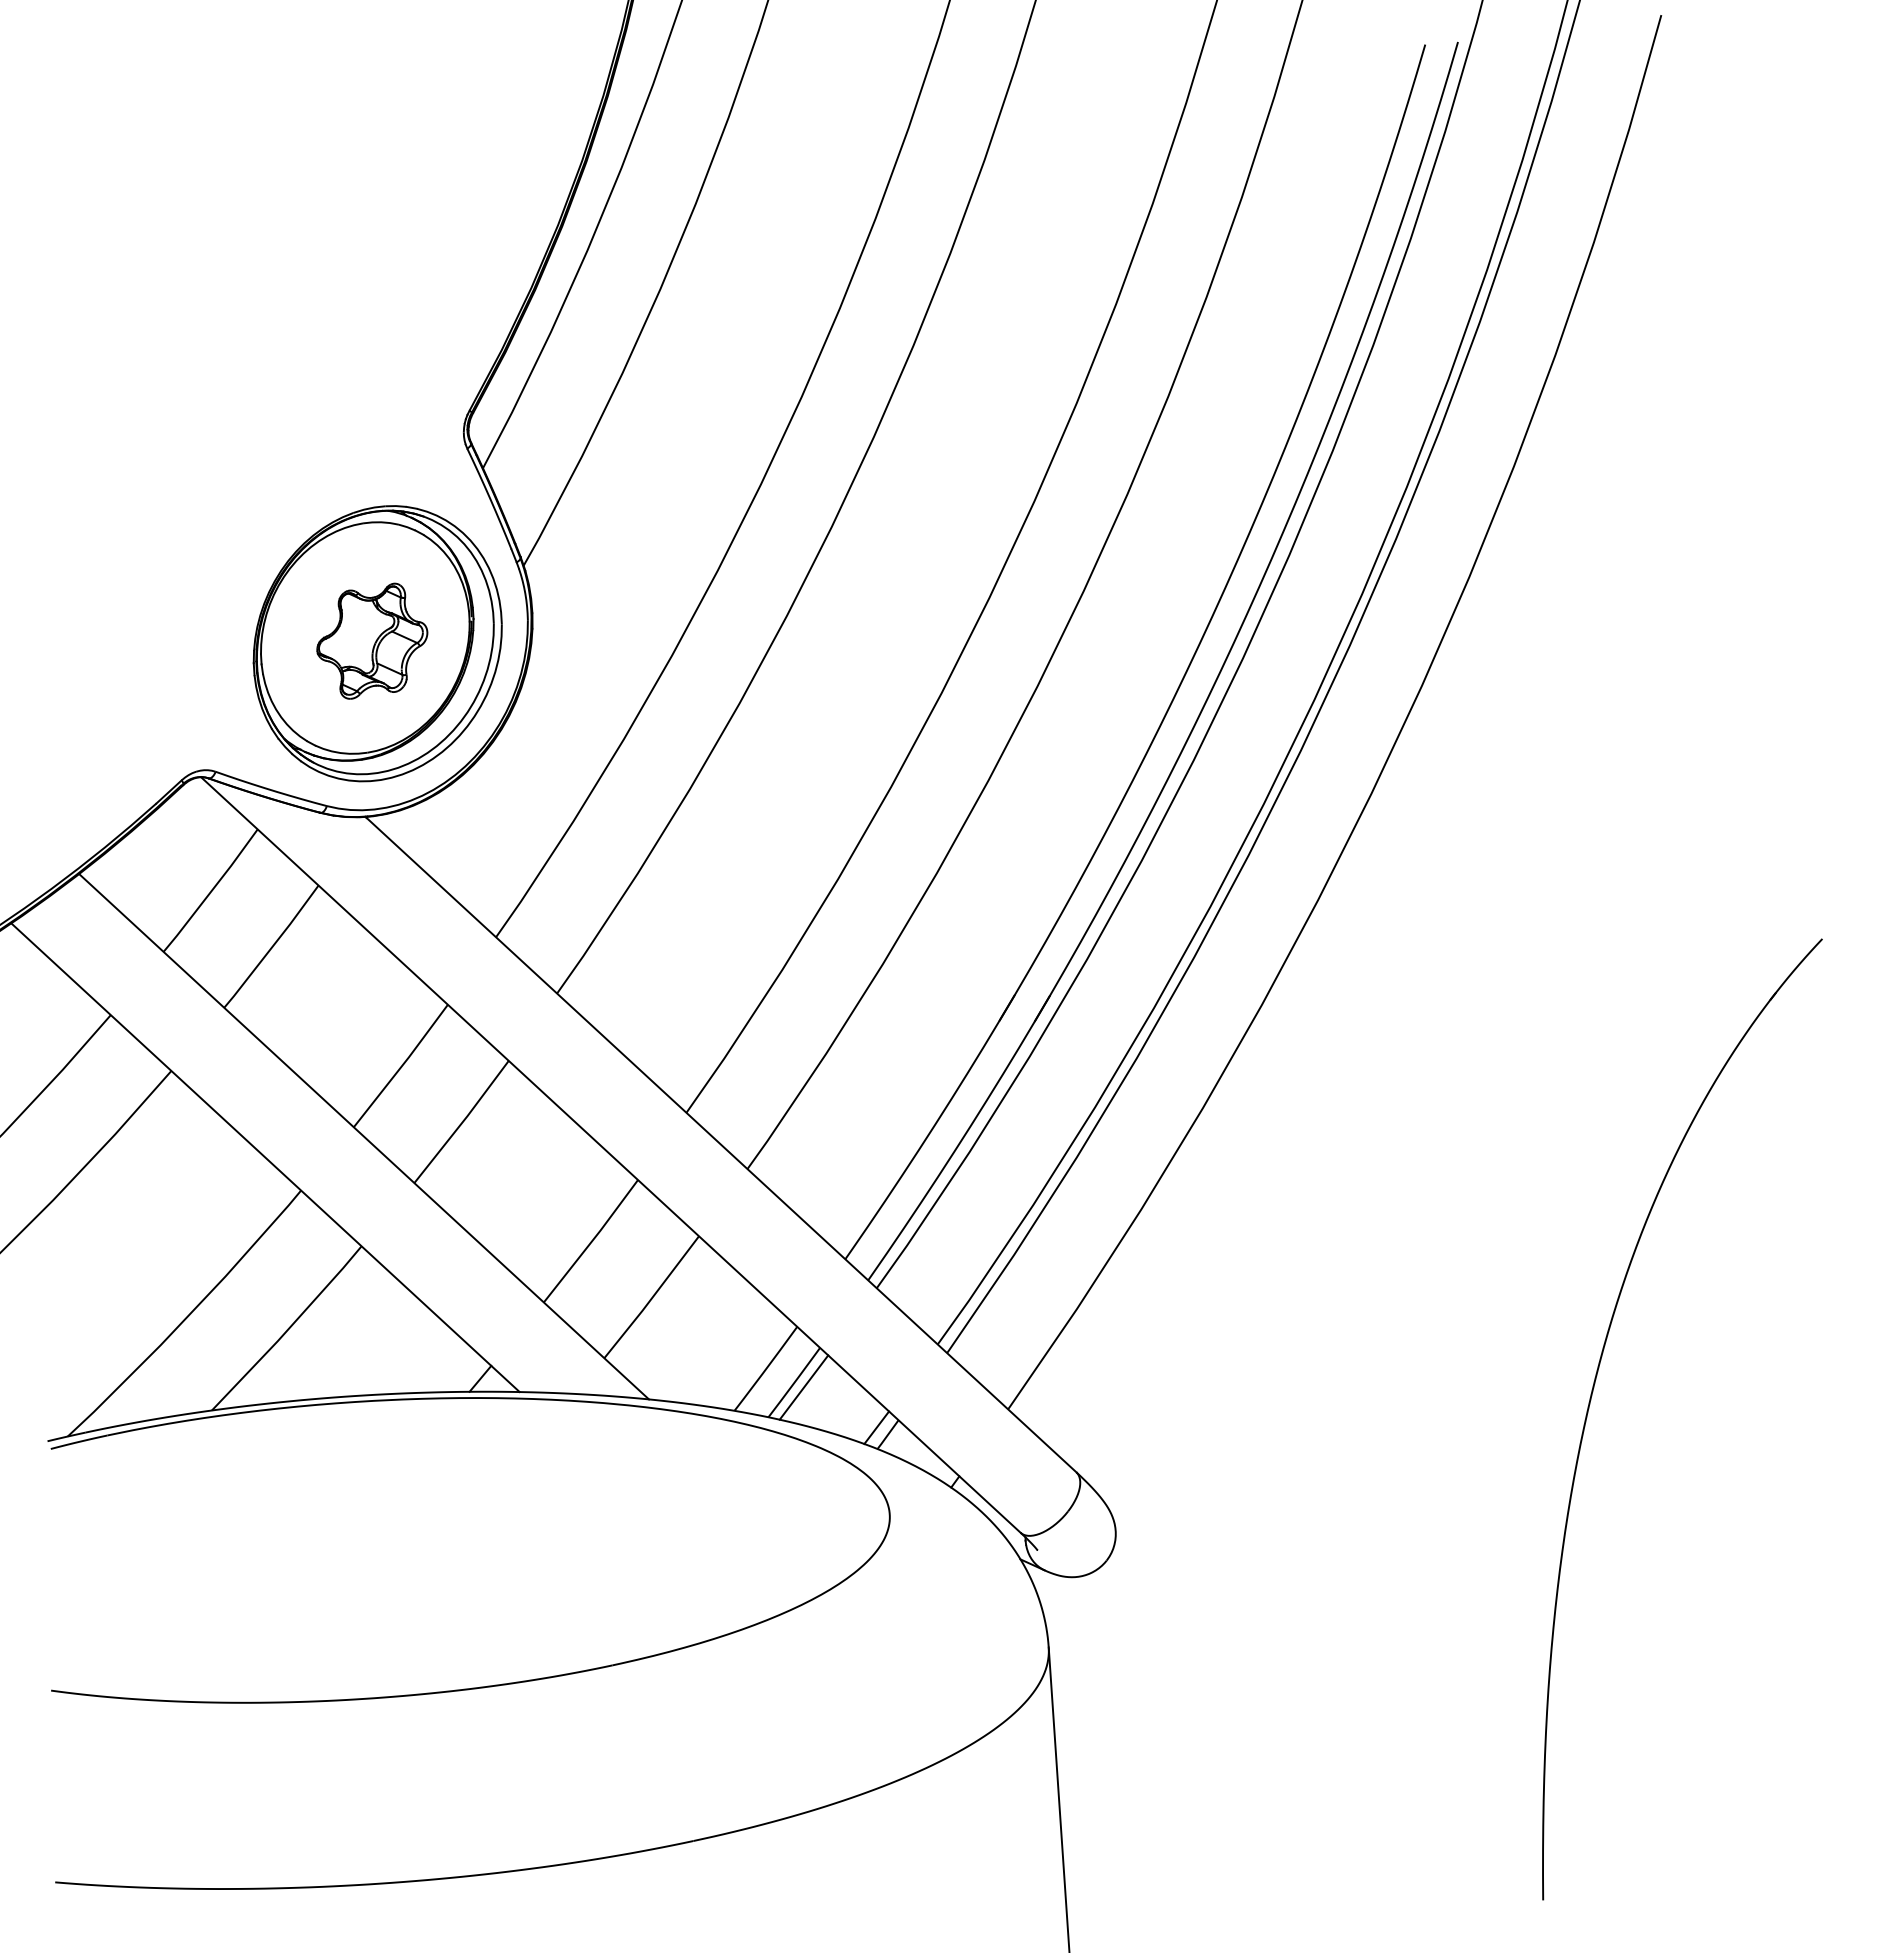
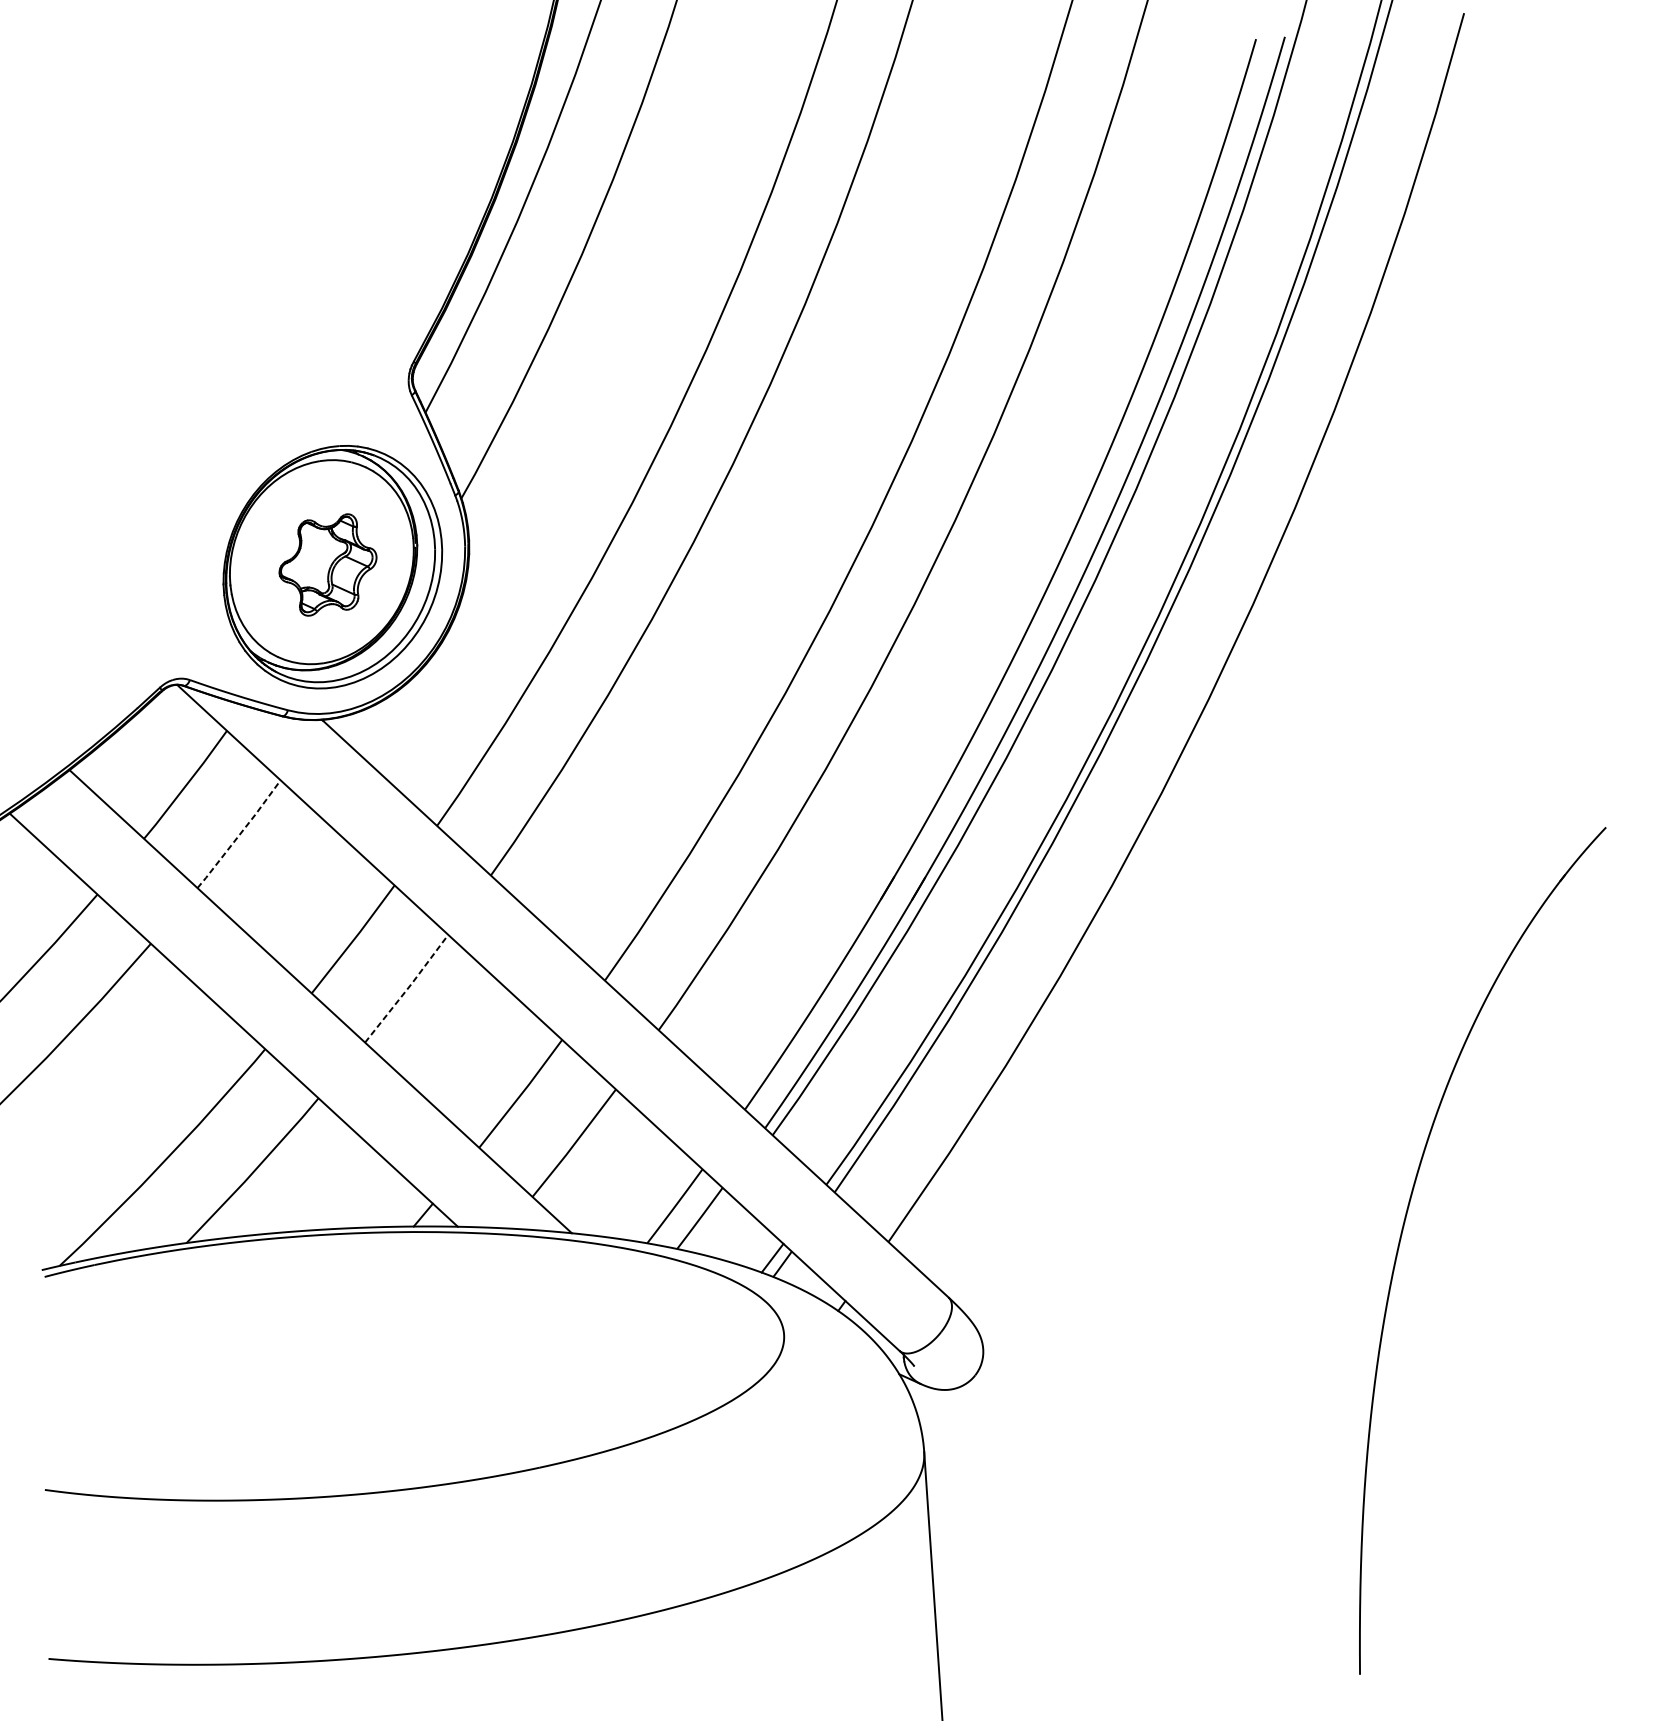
line: (271, 947) -> (239, 834), solid -> dashed
line: (462, 1122) -> (407, 989), solid -> dashed
line: (803, 1387) -> (708, 1222), removed

